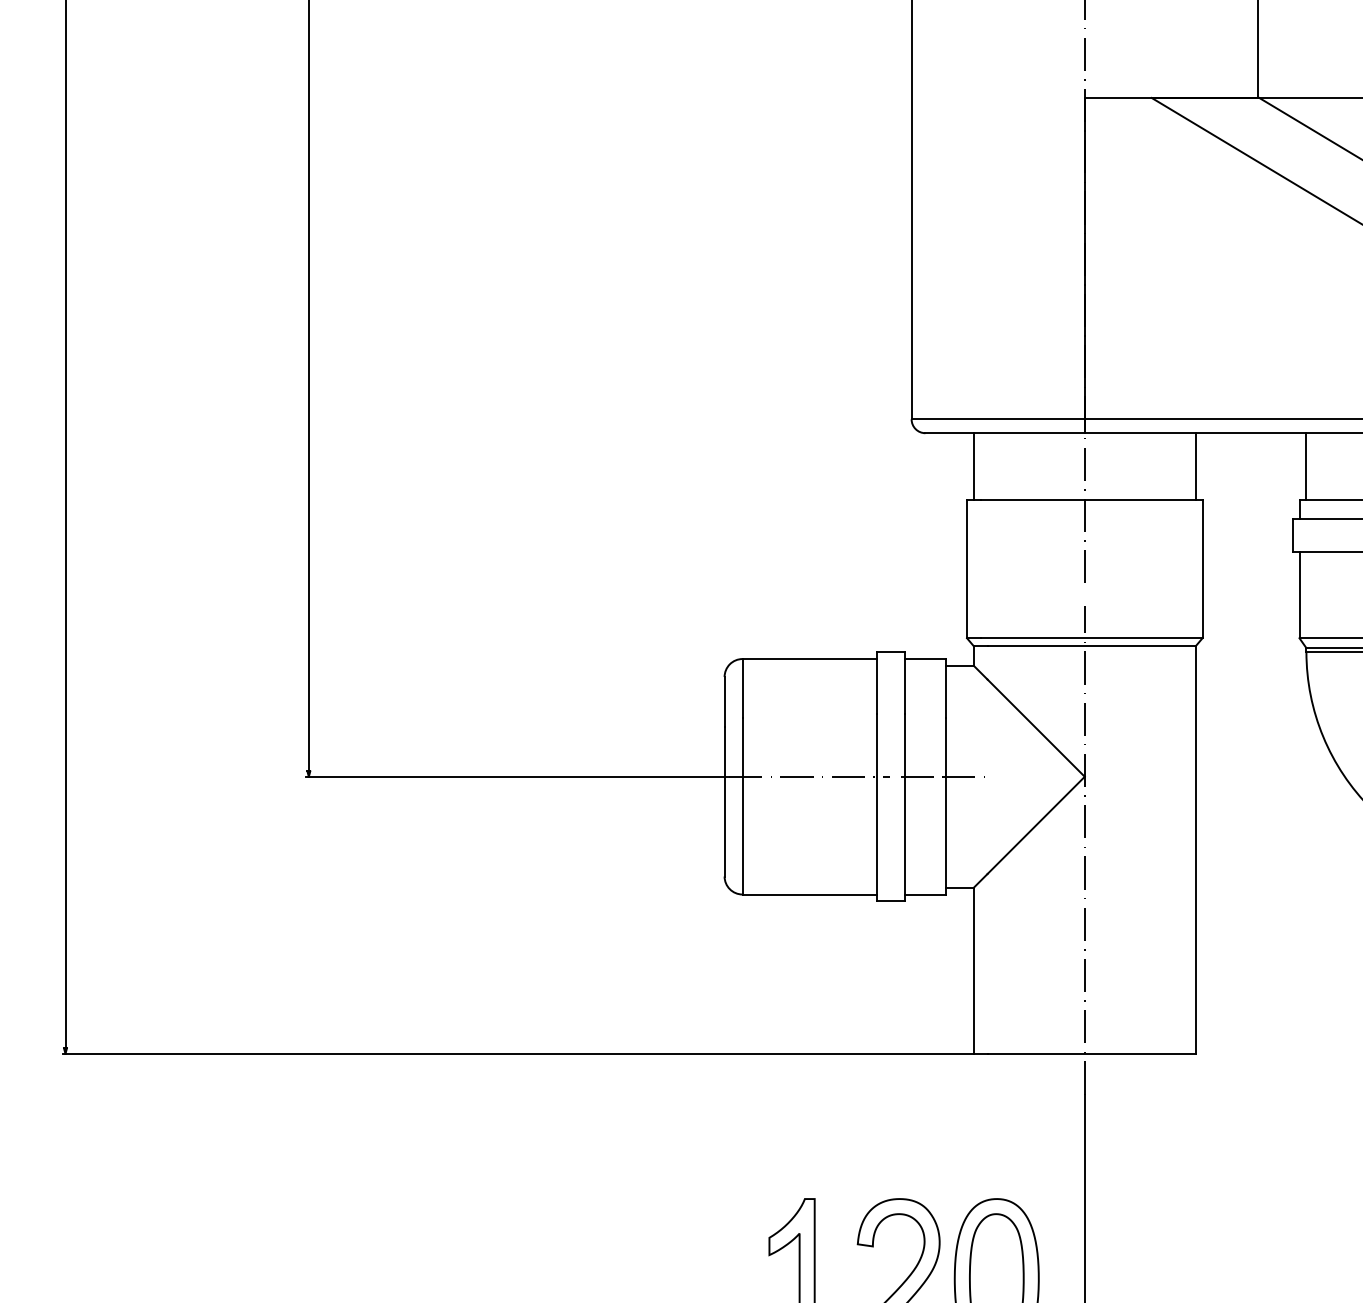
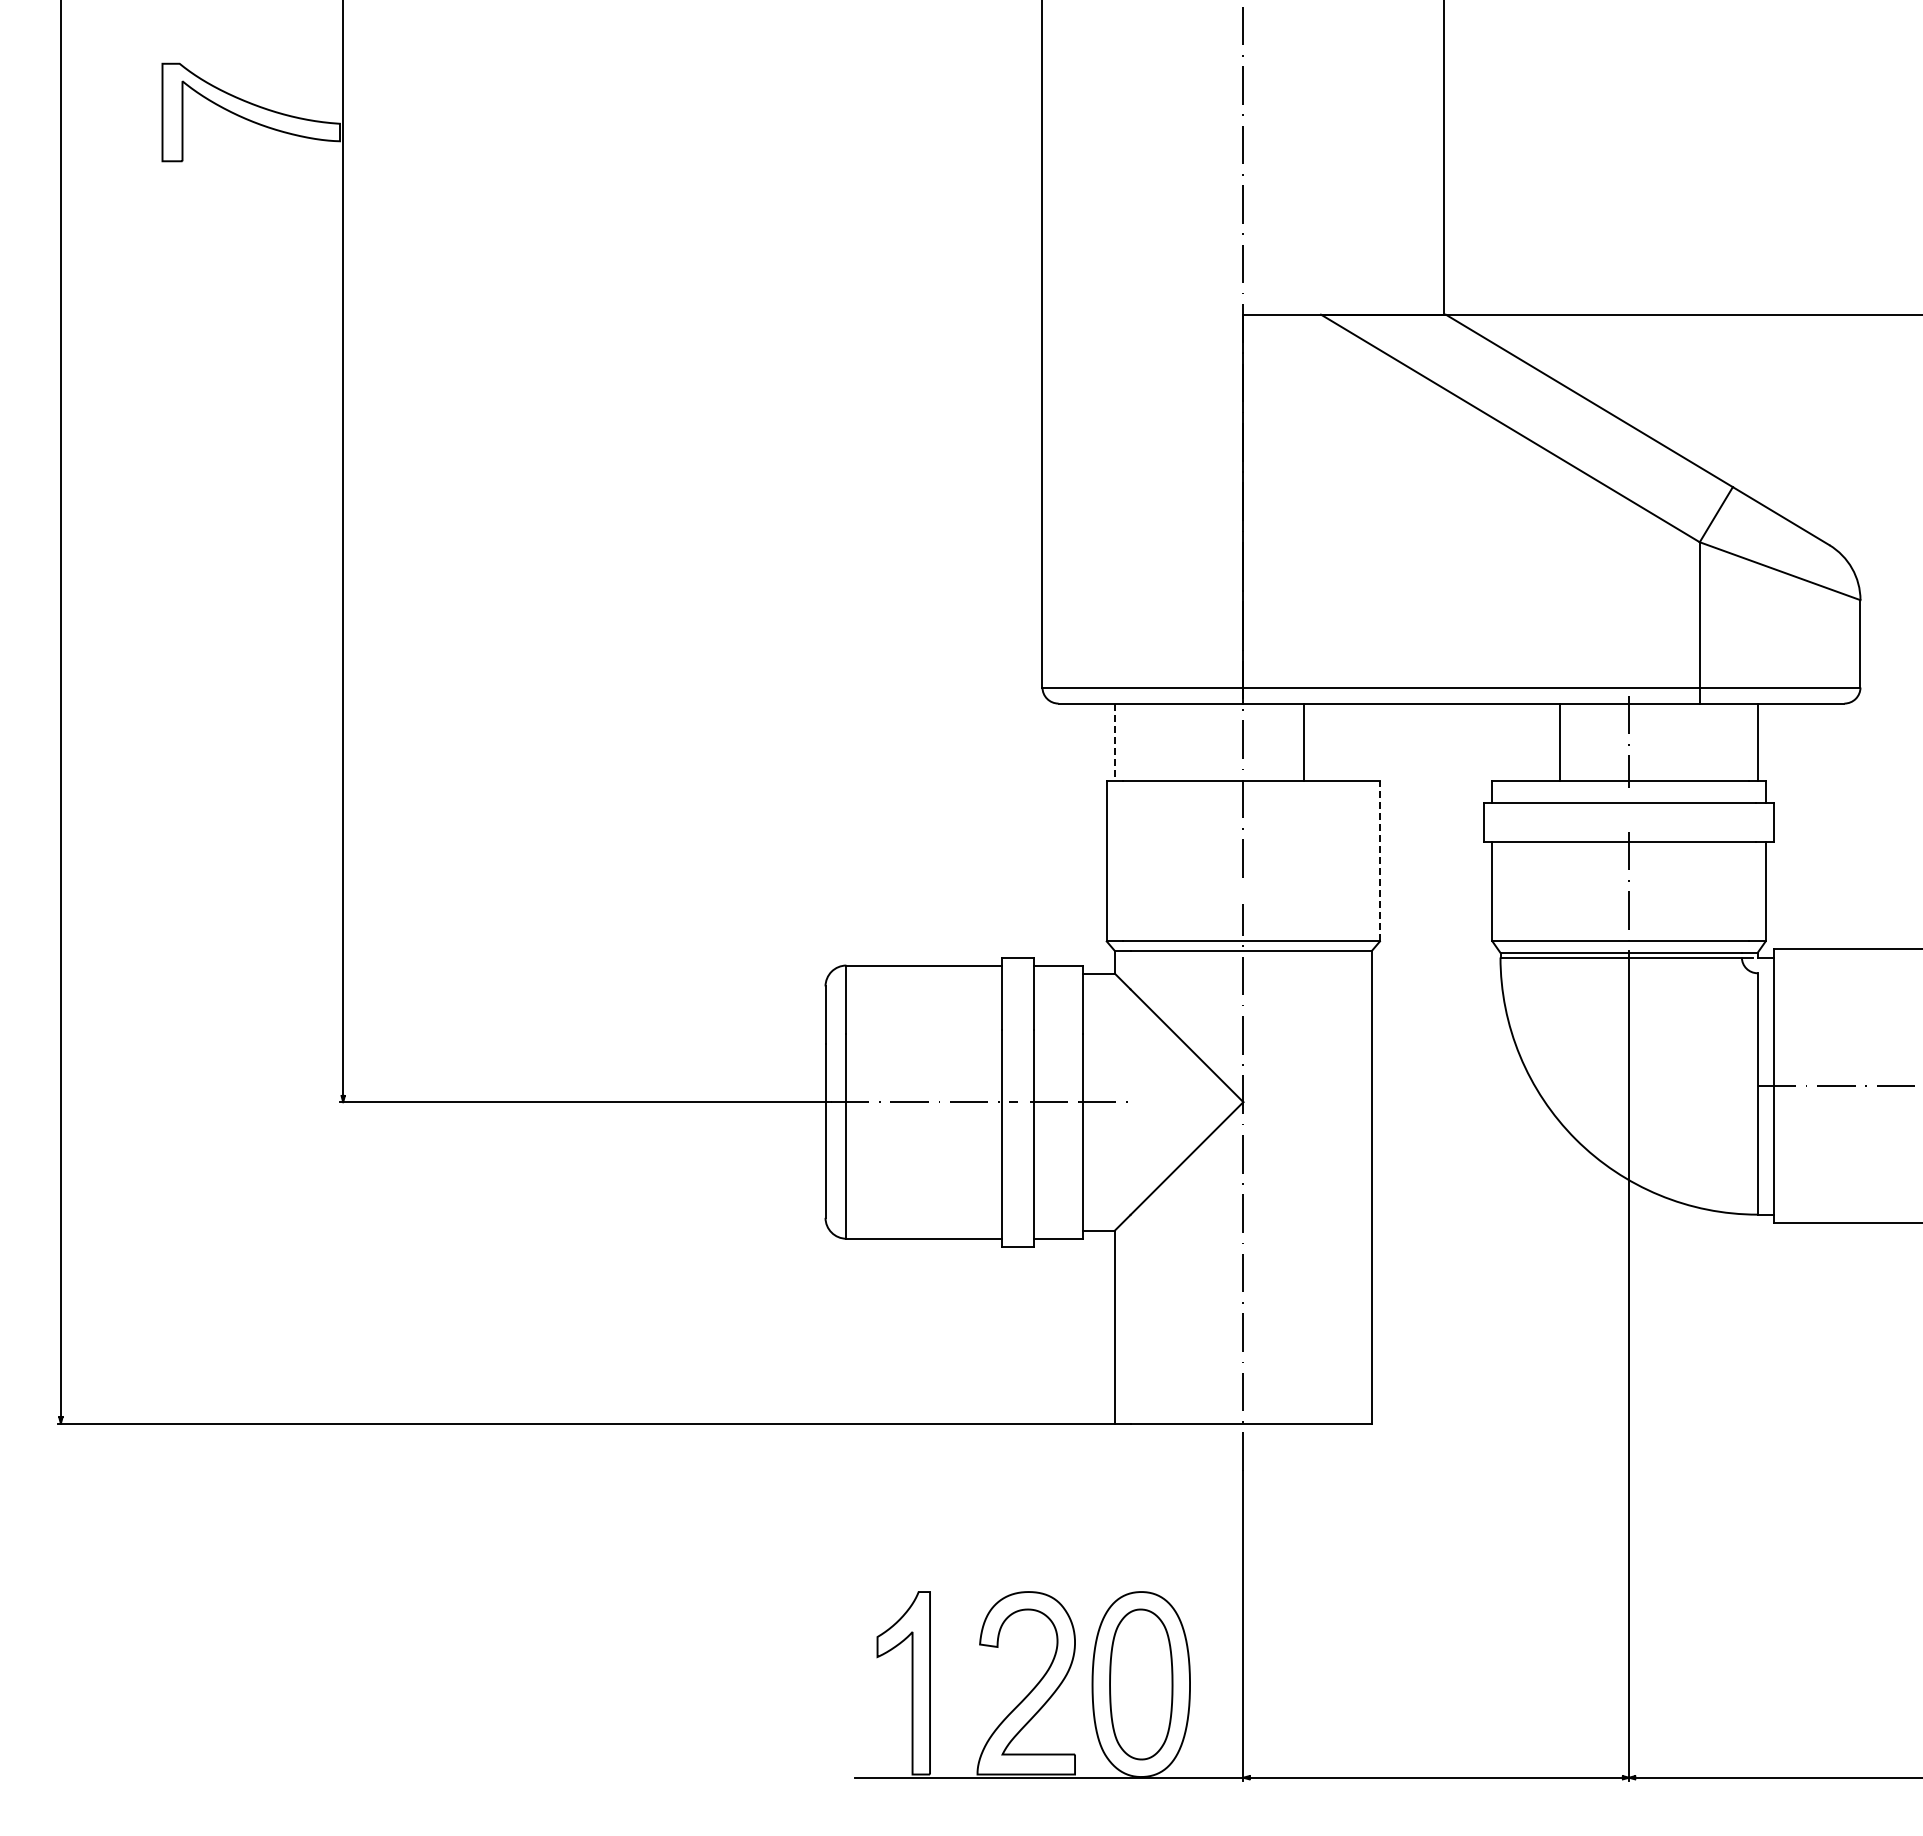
line: (1195, 465) -> (1303, 741), moved
line: (1306, 465) -> (1559, 741), moved
line: (973, 466) -> (1114, 742), solid -> dashed
line: (1202, 568) -> (1379, 860), solid -> dashed

